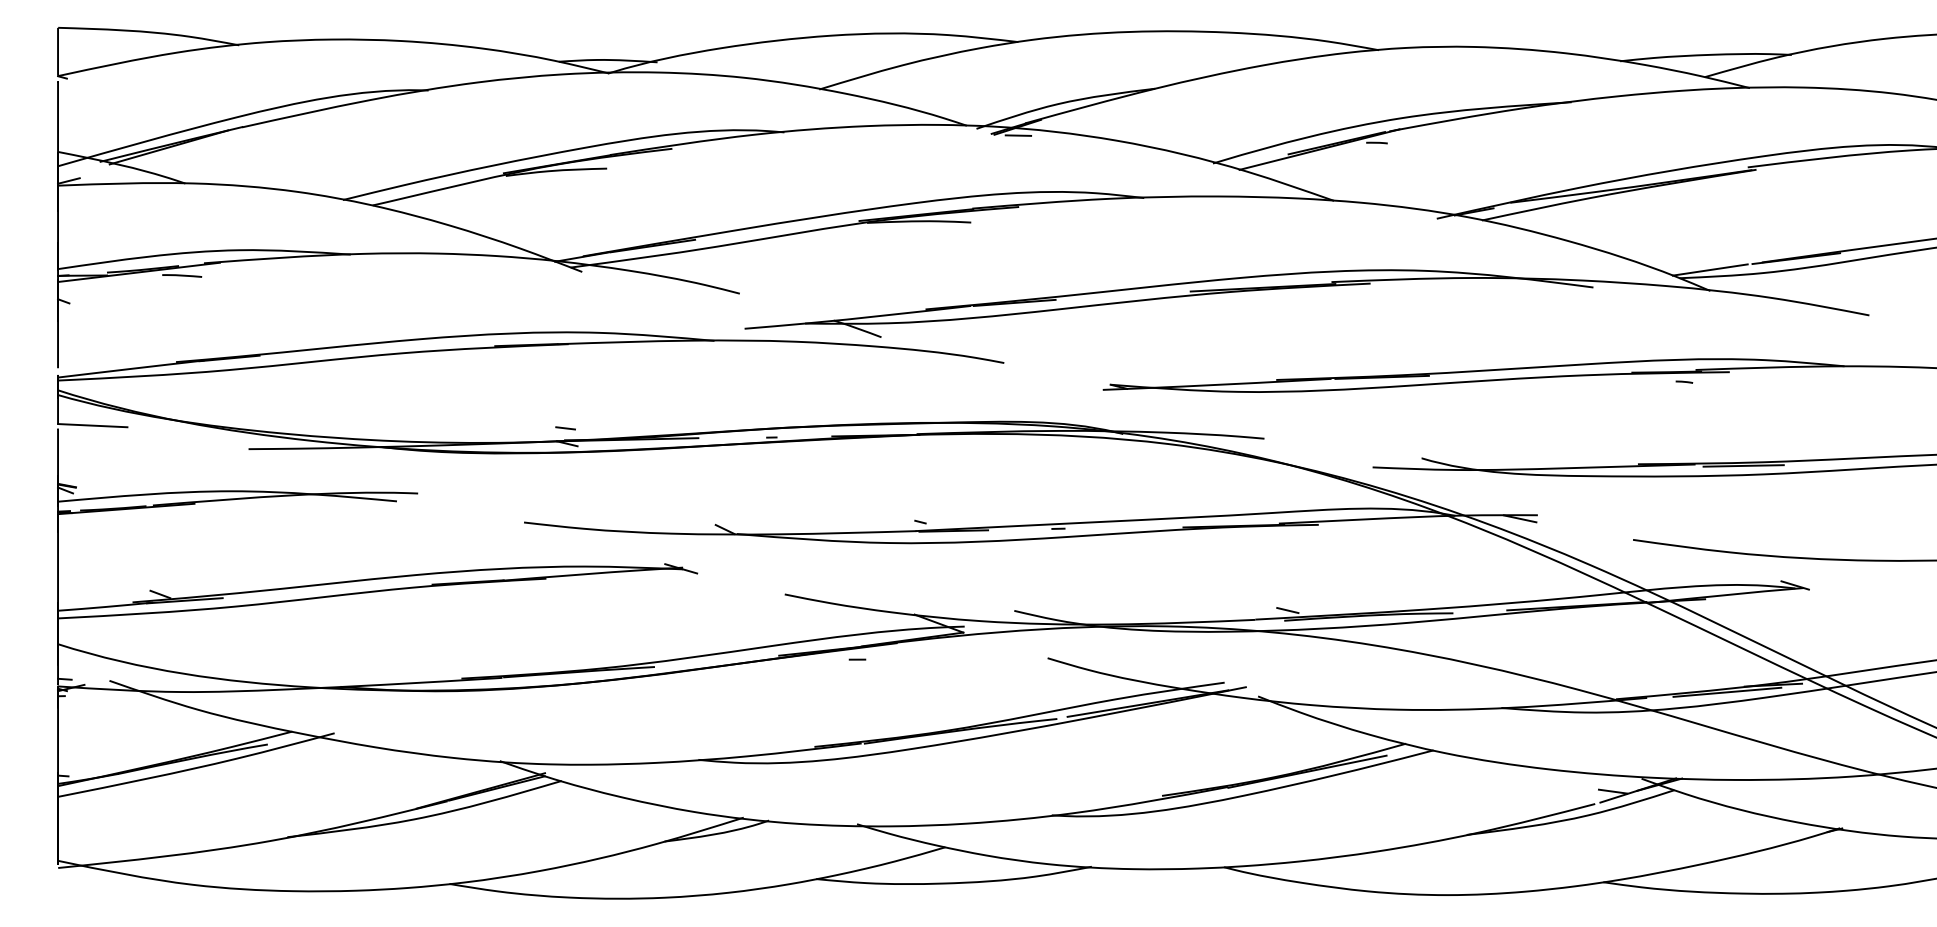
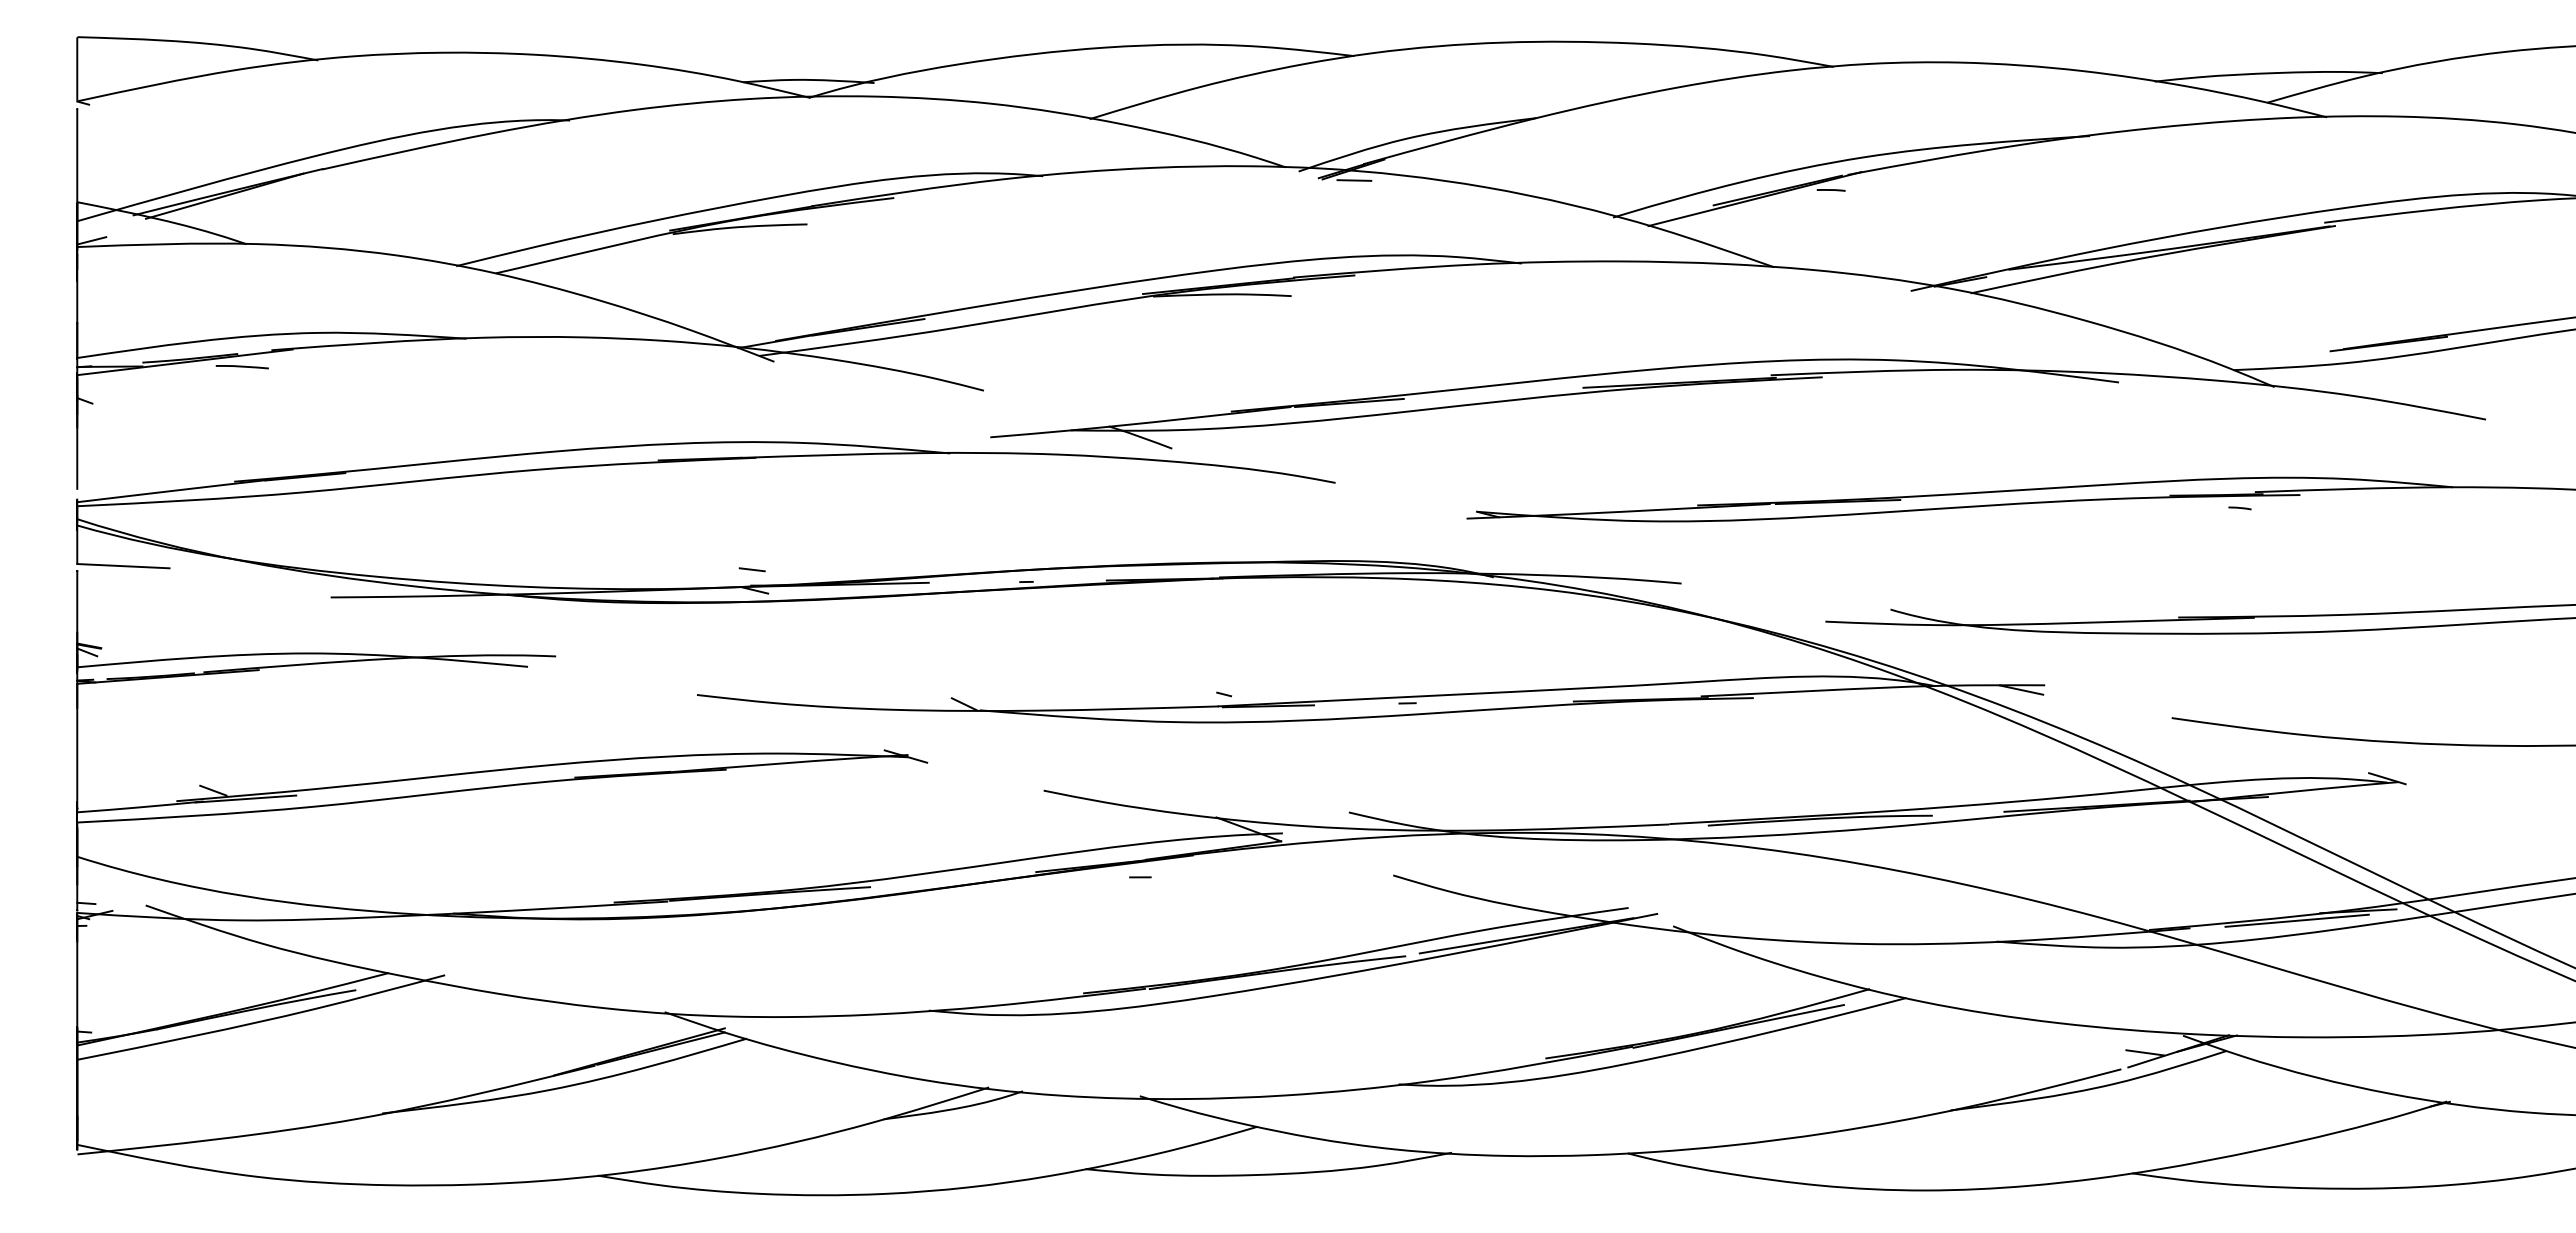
line: (1710, 269) -> (2274, 358), removed
line: (1743, 465) -> (2318, 619), removed
line: (1287, 610) -> (1712, 811), removed

